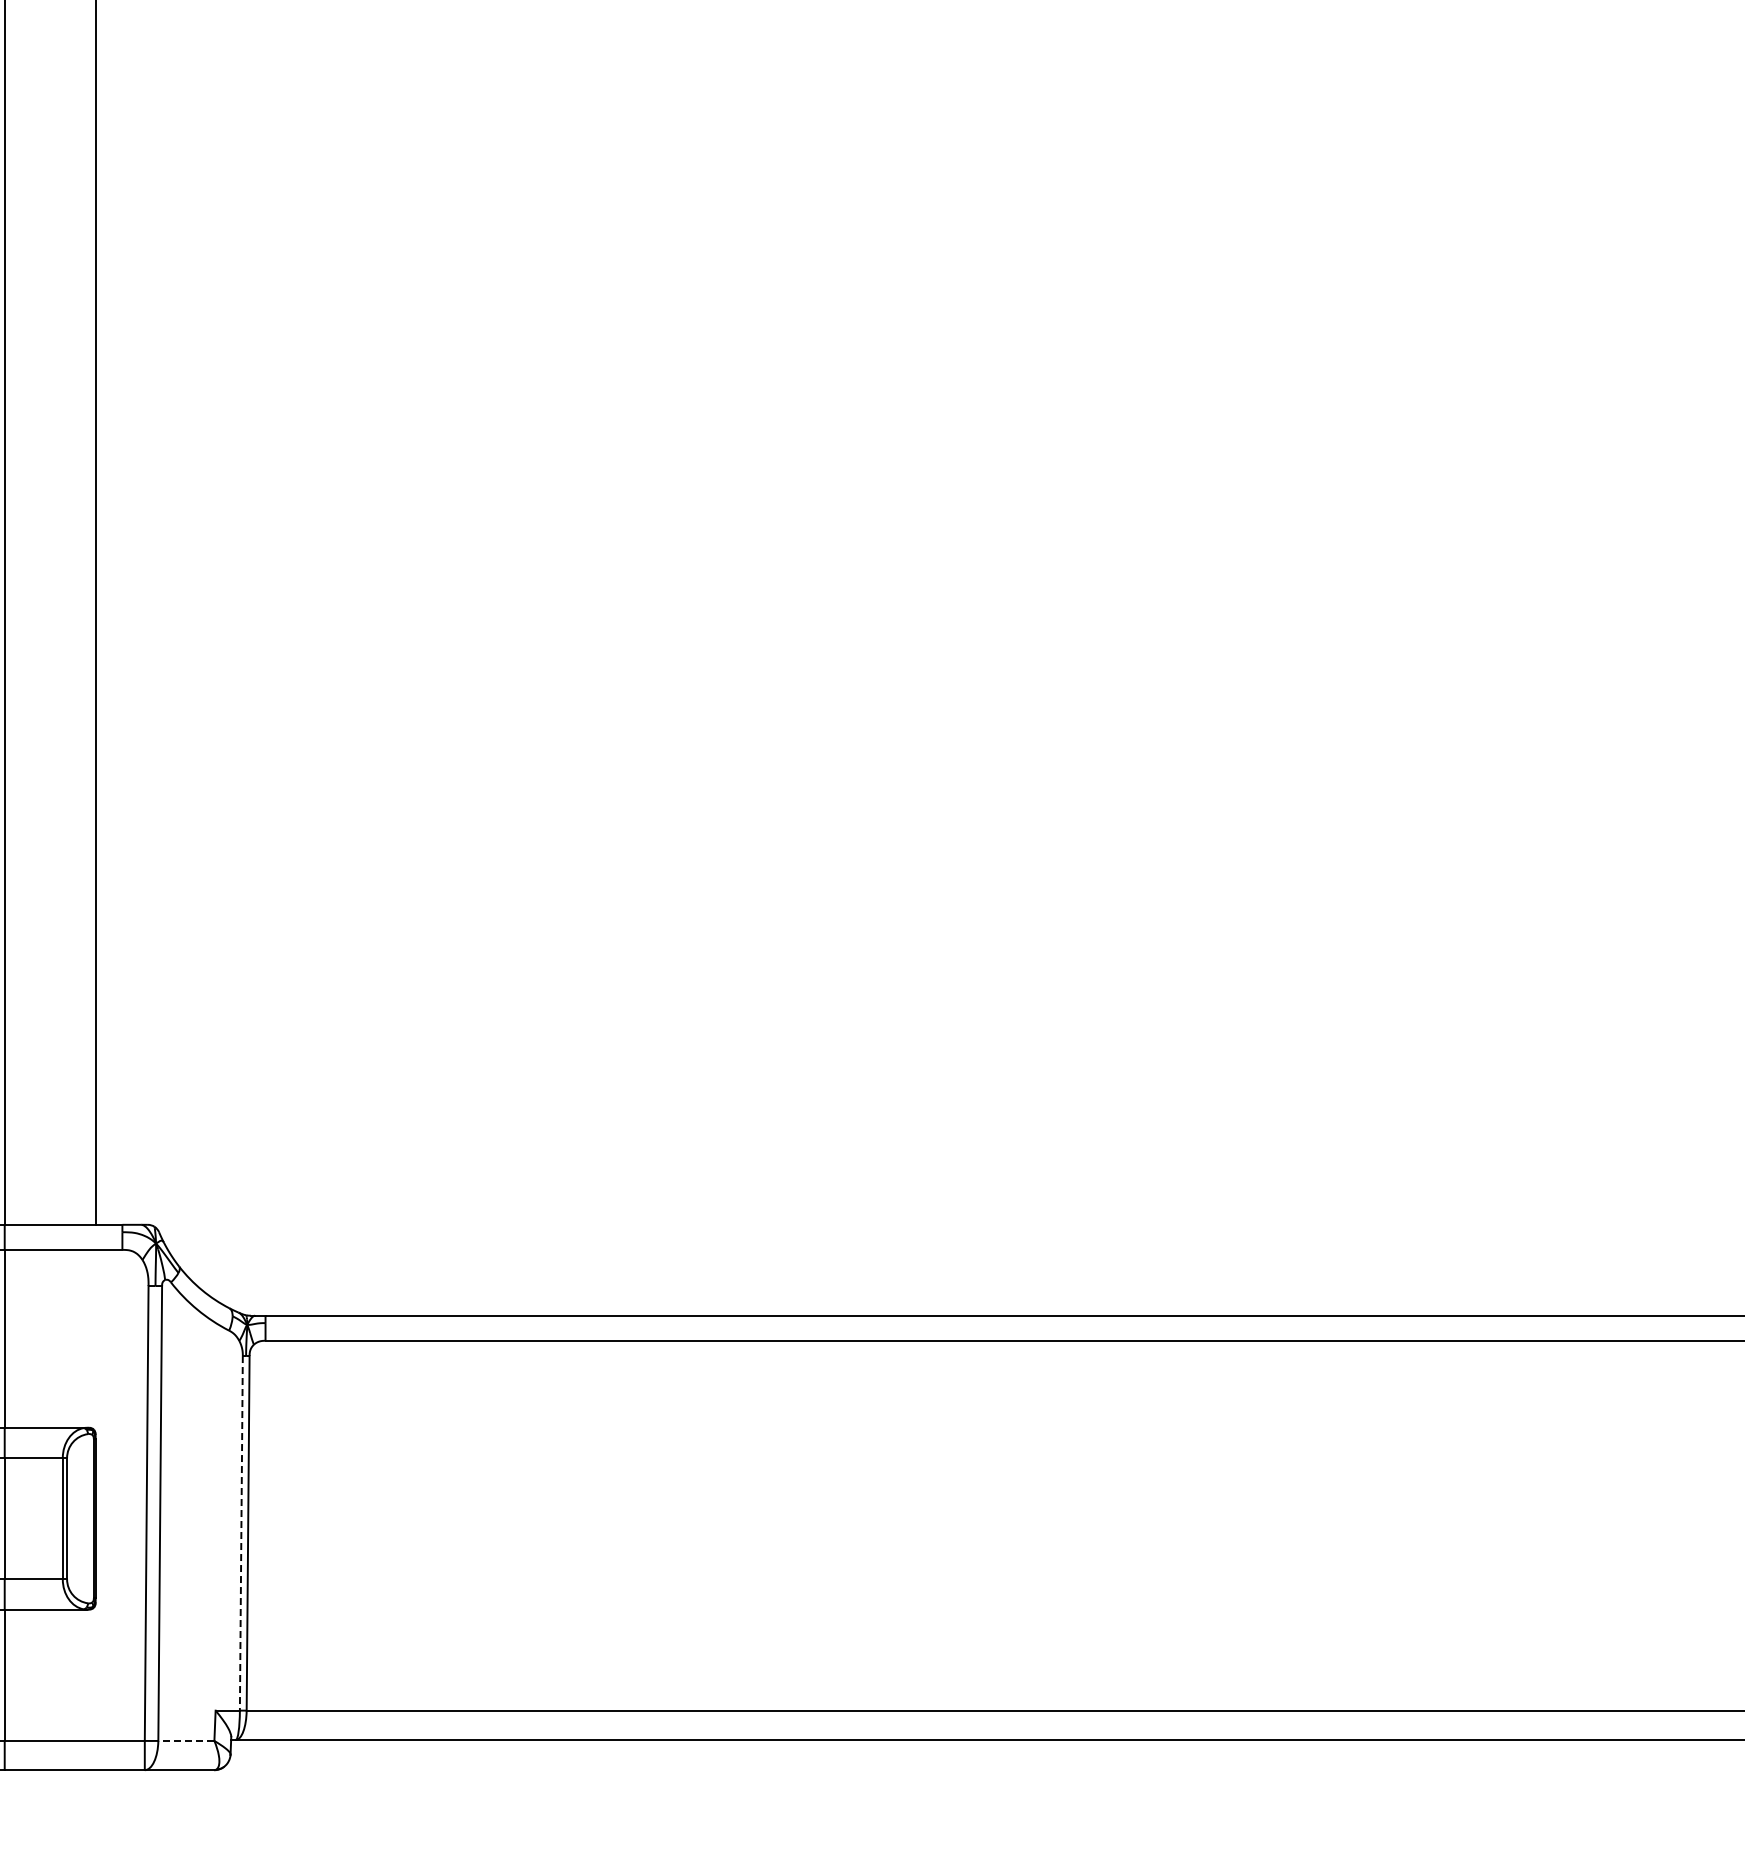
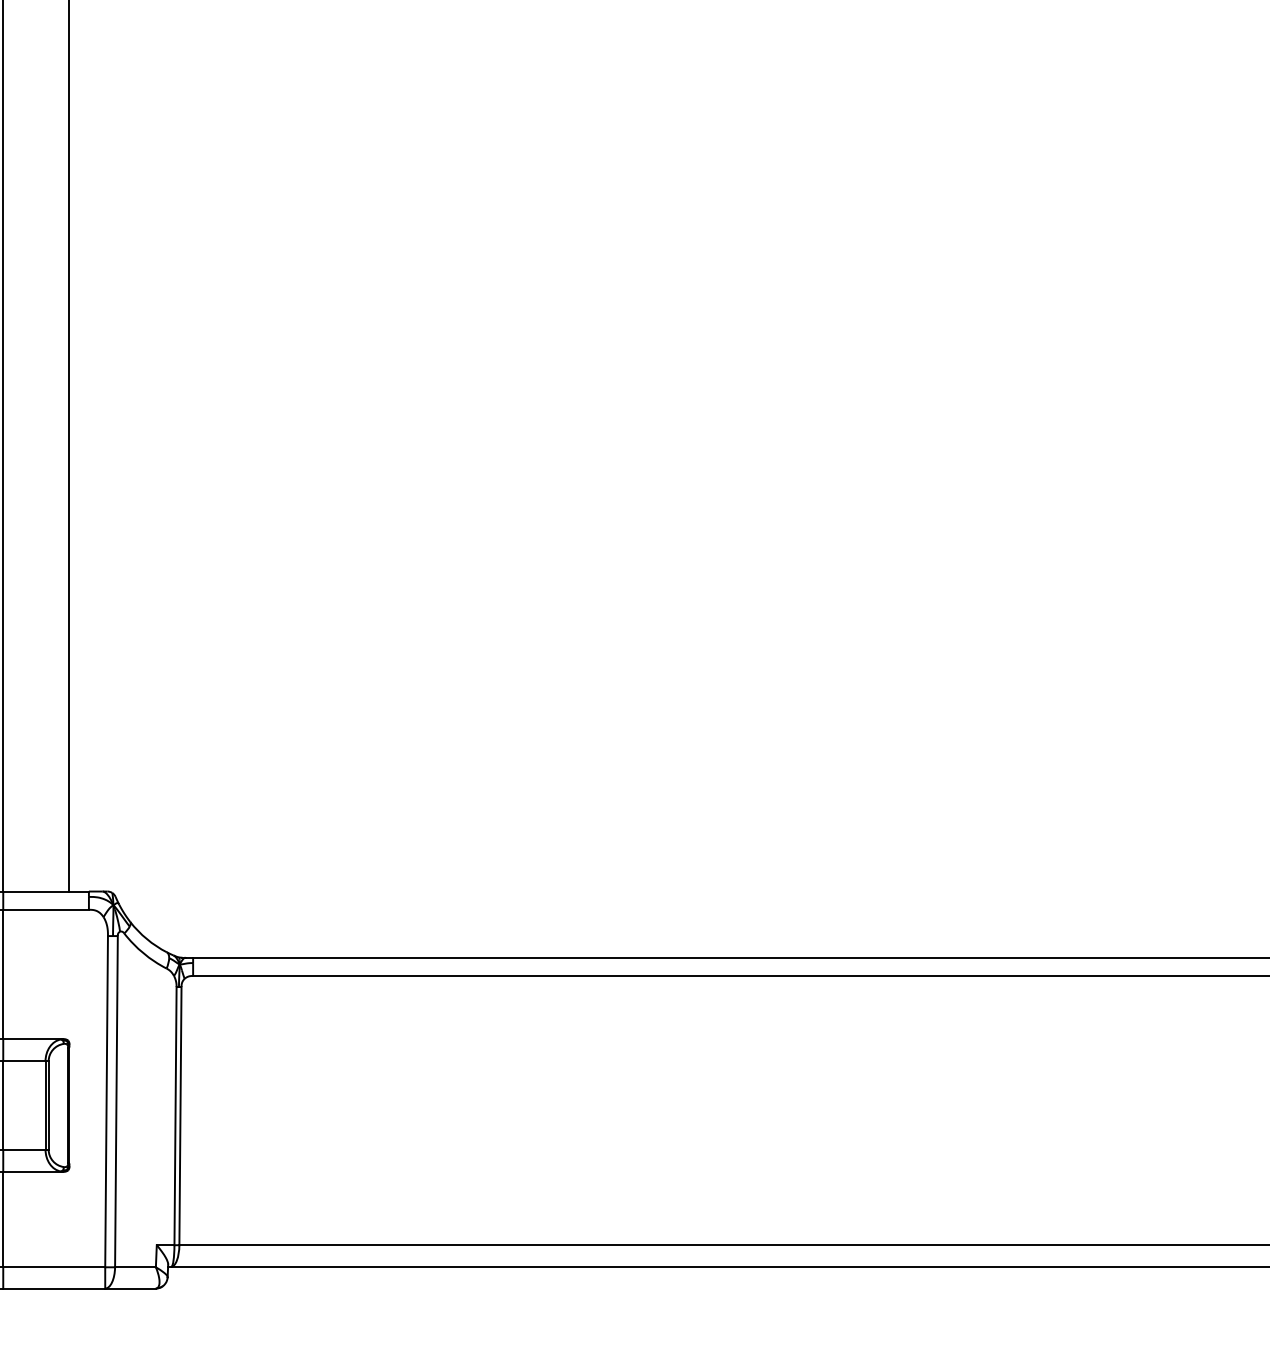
line: (241, 1533) -> (175, 1116), dashed -> solid
line: (185, 1740) -> (134, 1266), dashed -> solid

